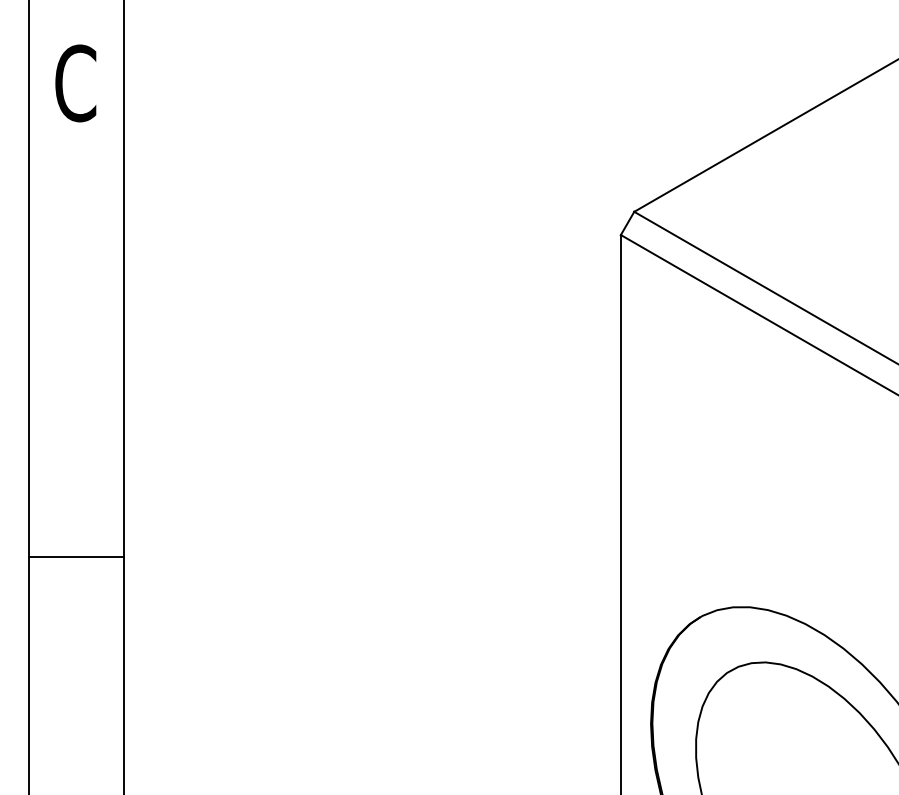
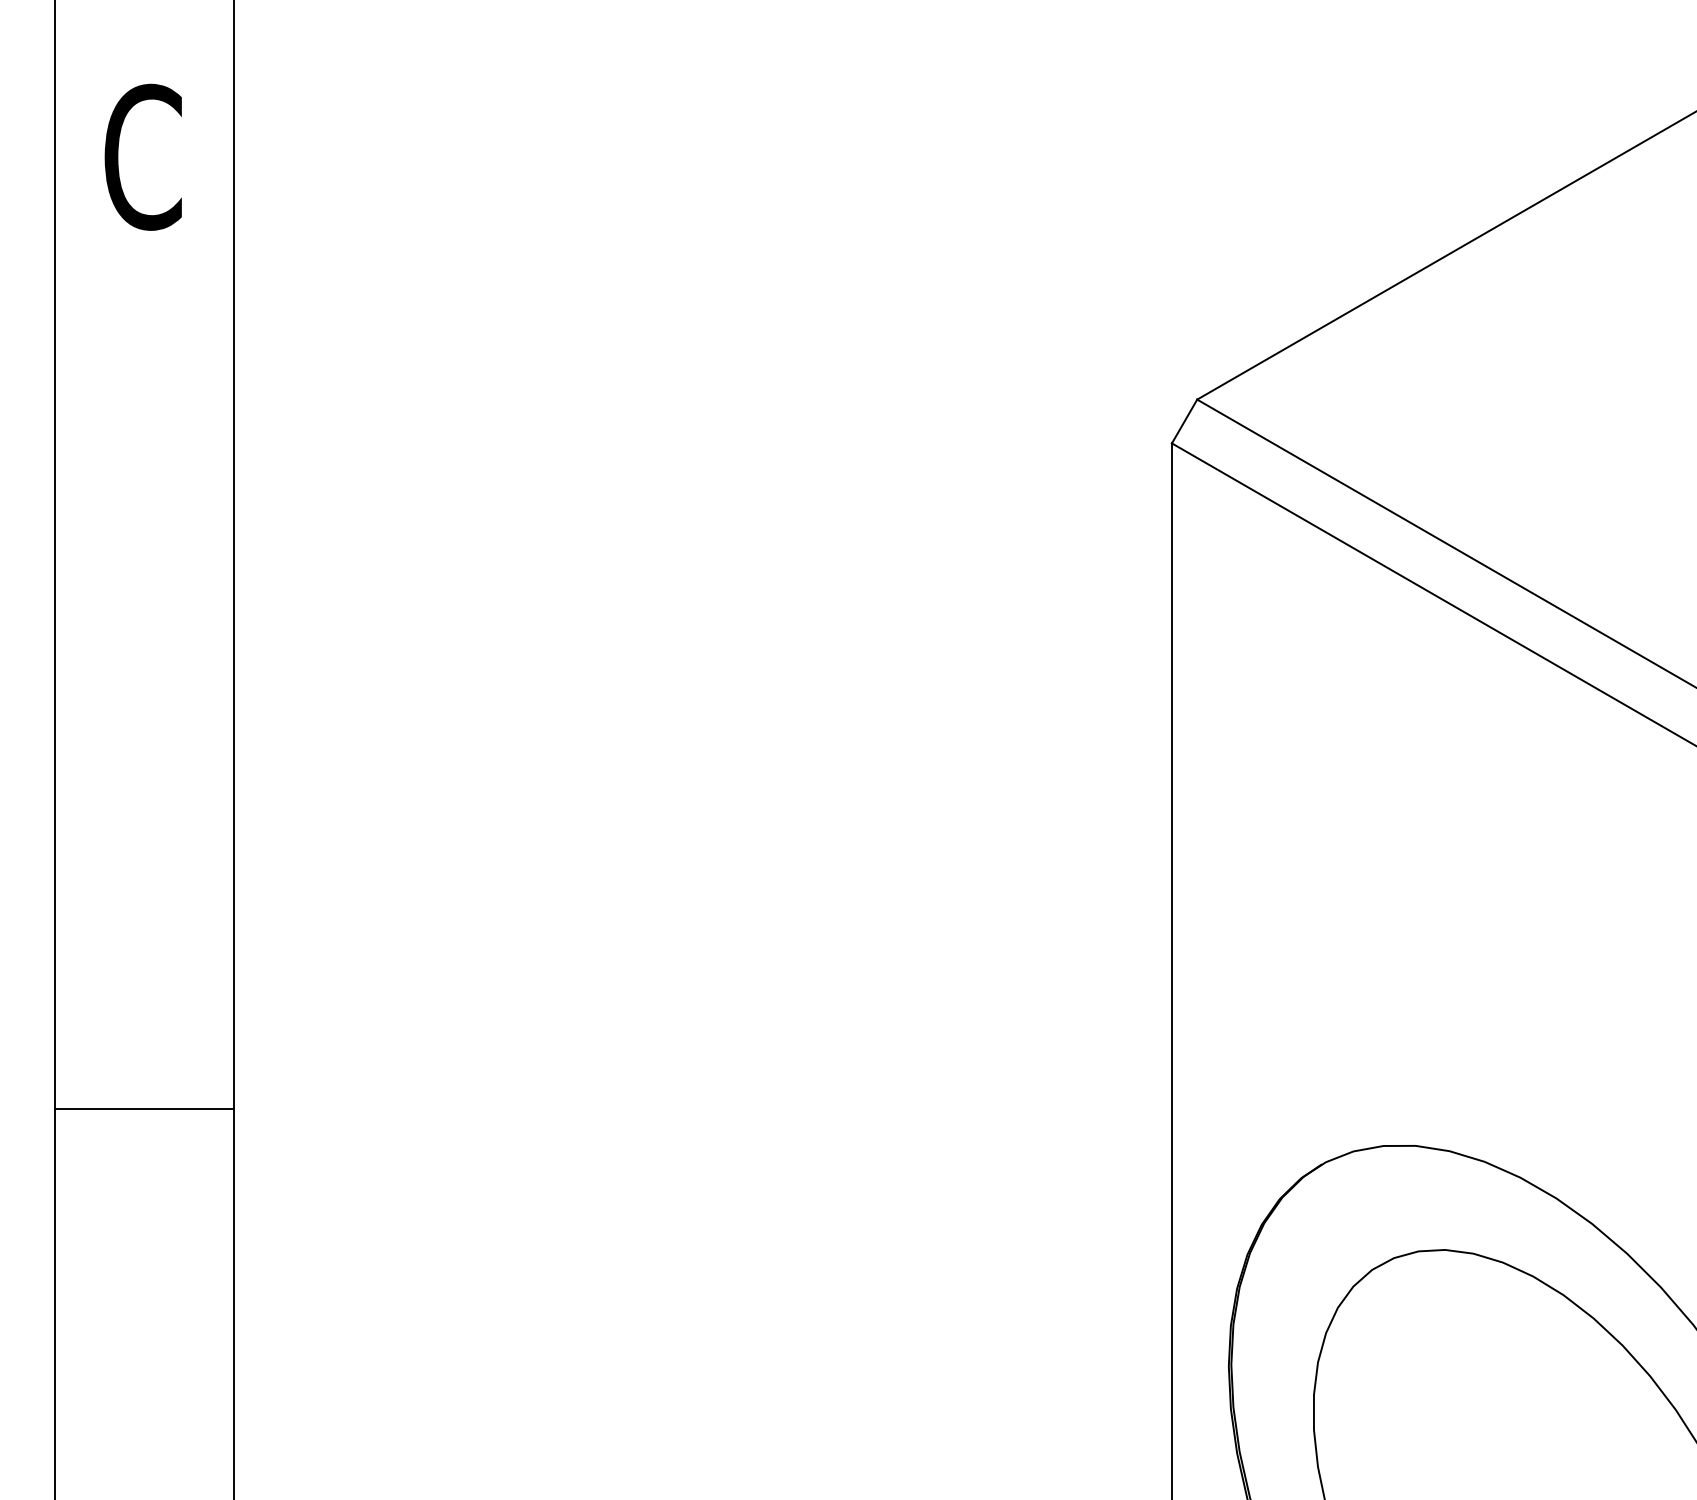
line: (76, 556) -> (144, 1108), moved

